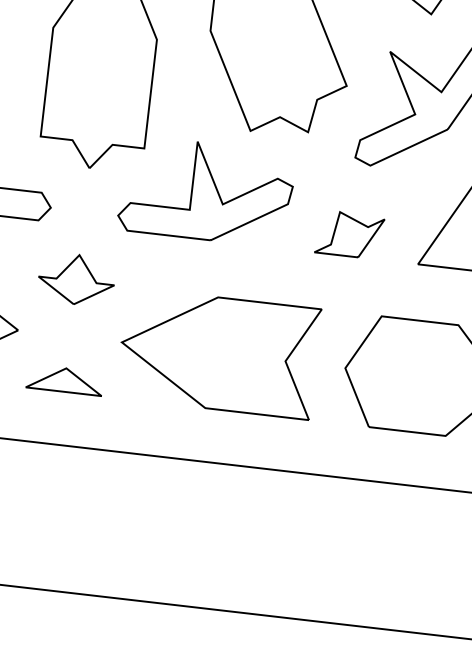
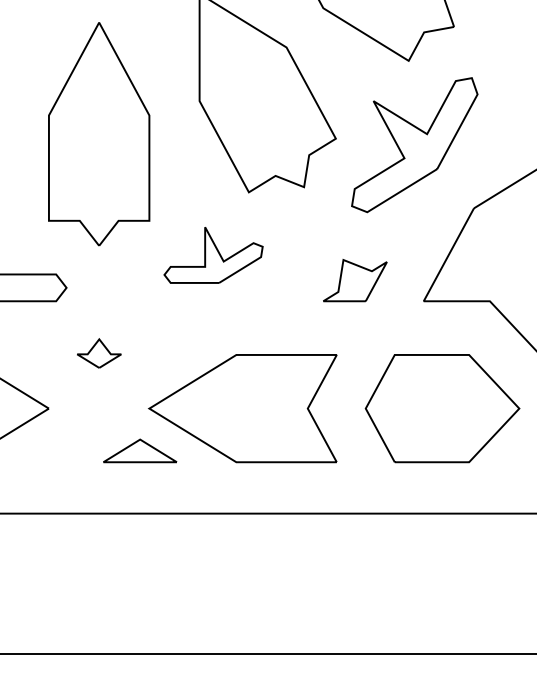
part: (206, 191) -> (213, 255), size x0.6
part: (77, 279) -> (99, 353), size x0.6
part: (65, 379) -> (140, 450), moved

